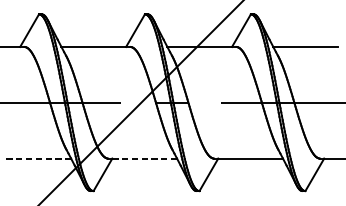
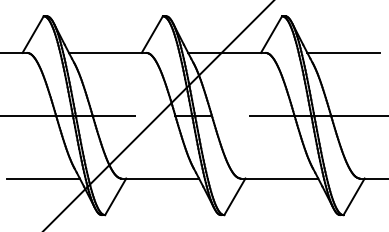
line: (38, 158) -> (43, 178), dashed -> solid
line: (145, 158) -> (163, 178), dashed -> solid

